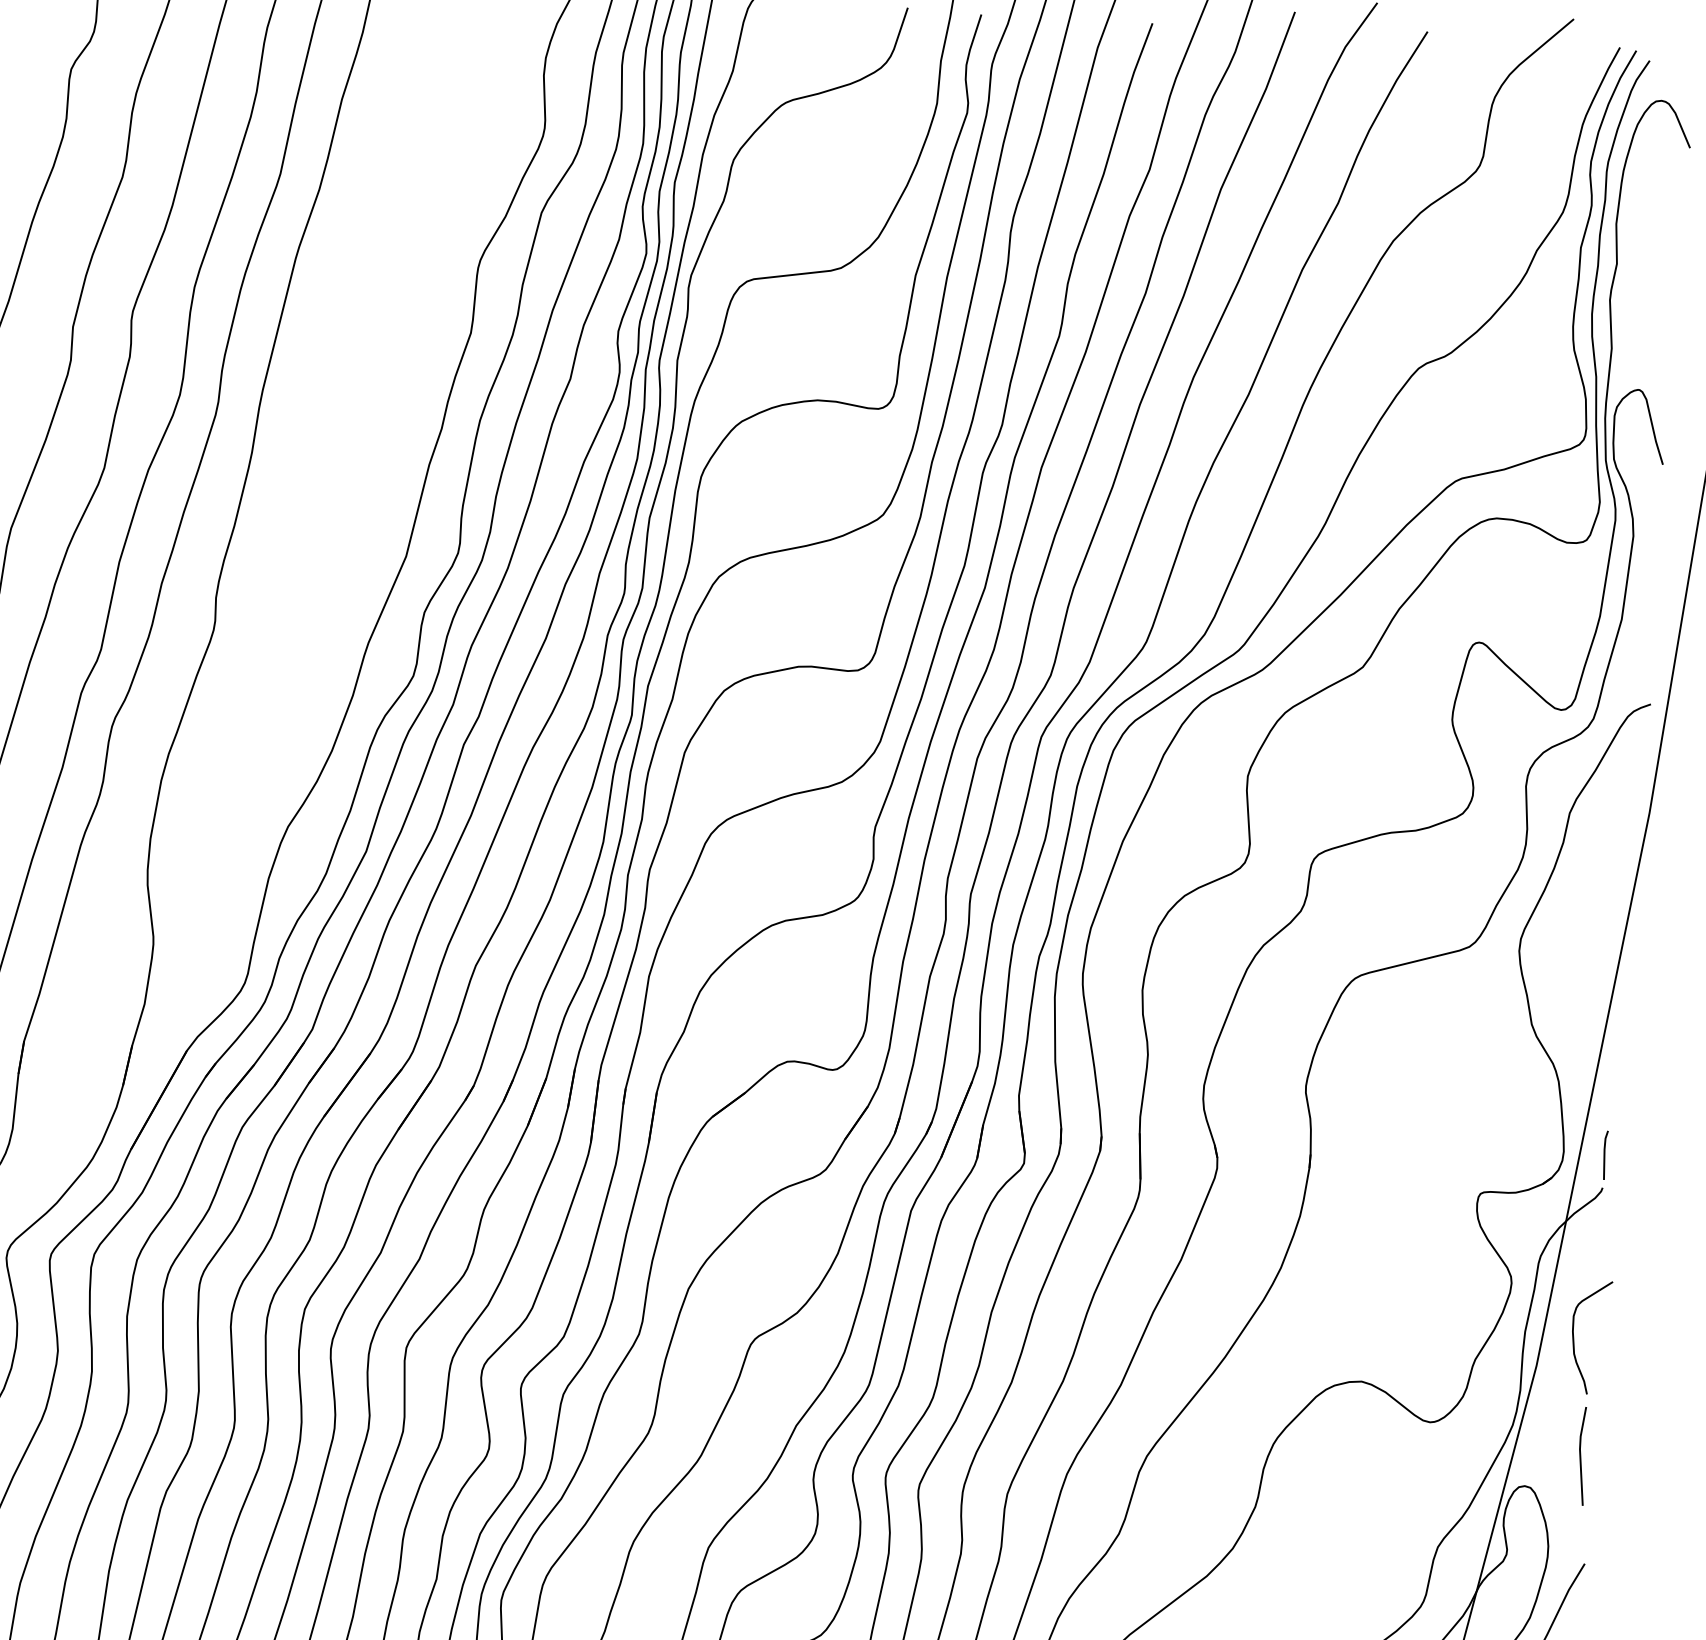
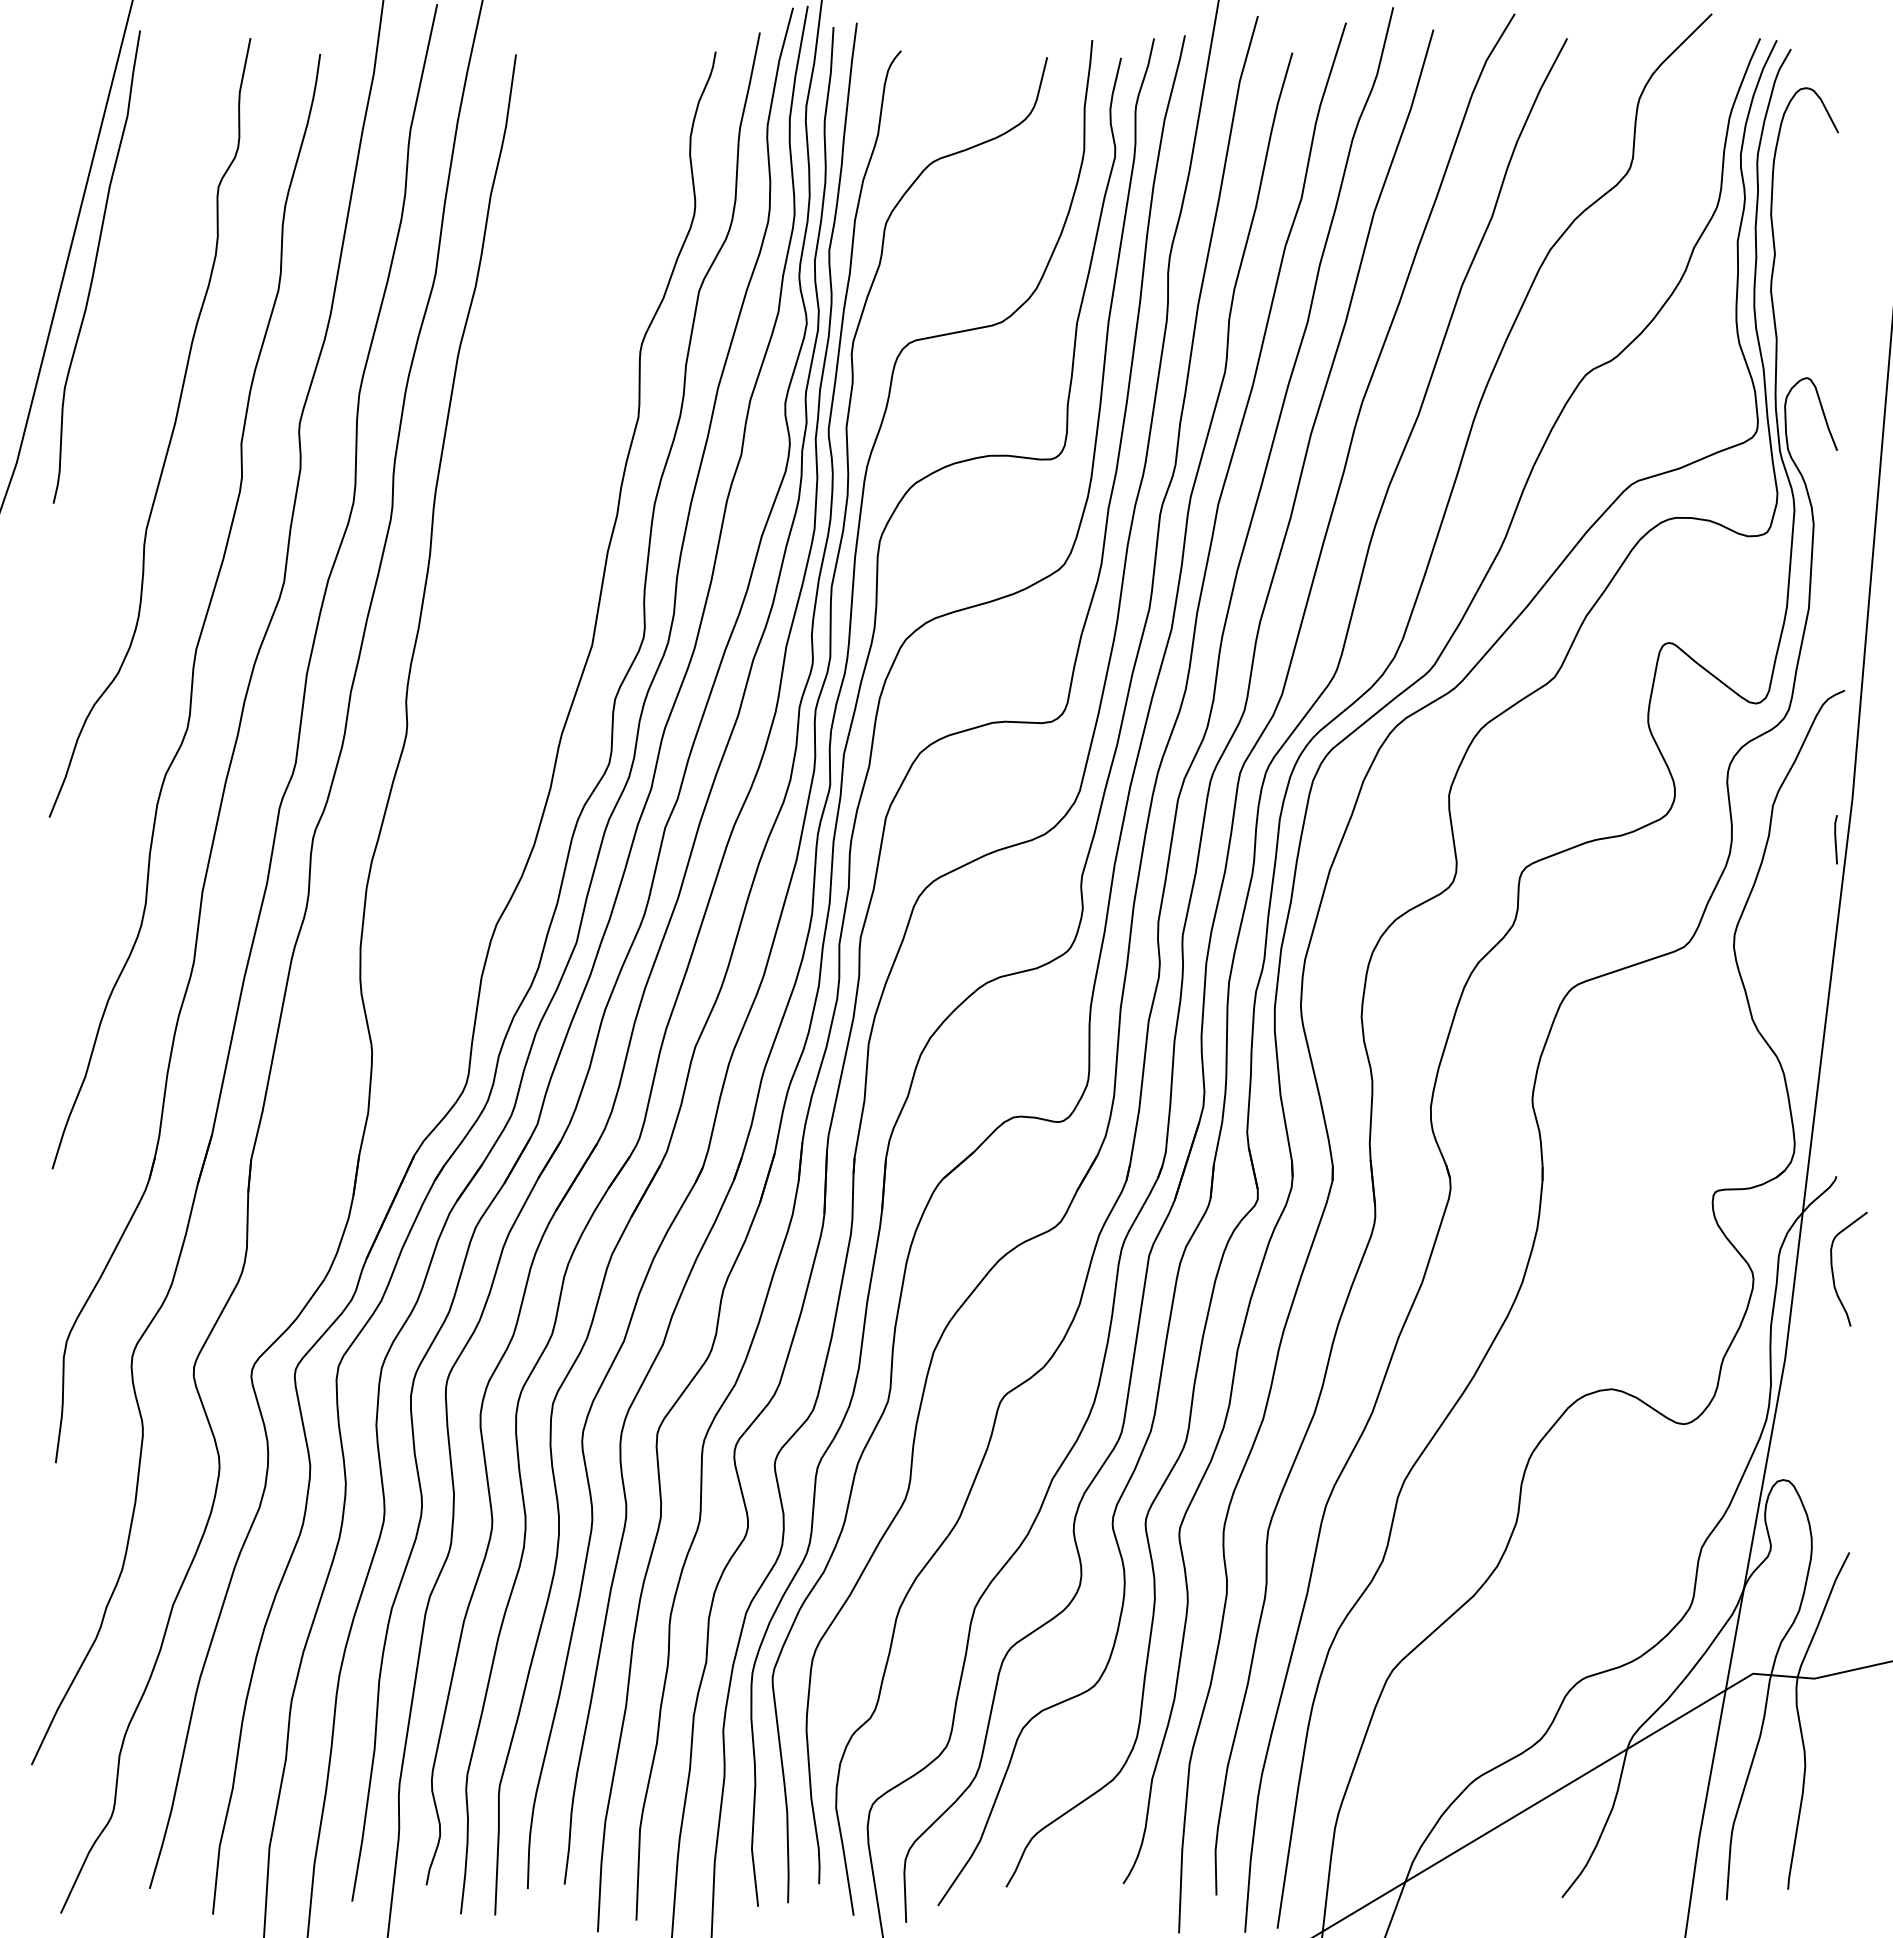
line: (1604, 1155) -> (1835, 839), moved
curve: (1574, 1336) -> (1833, 1269), moved
line: (1581, 1456) -> (1837, 1445), removed

